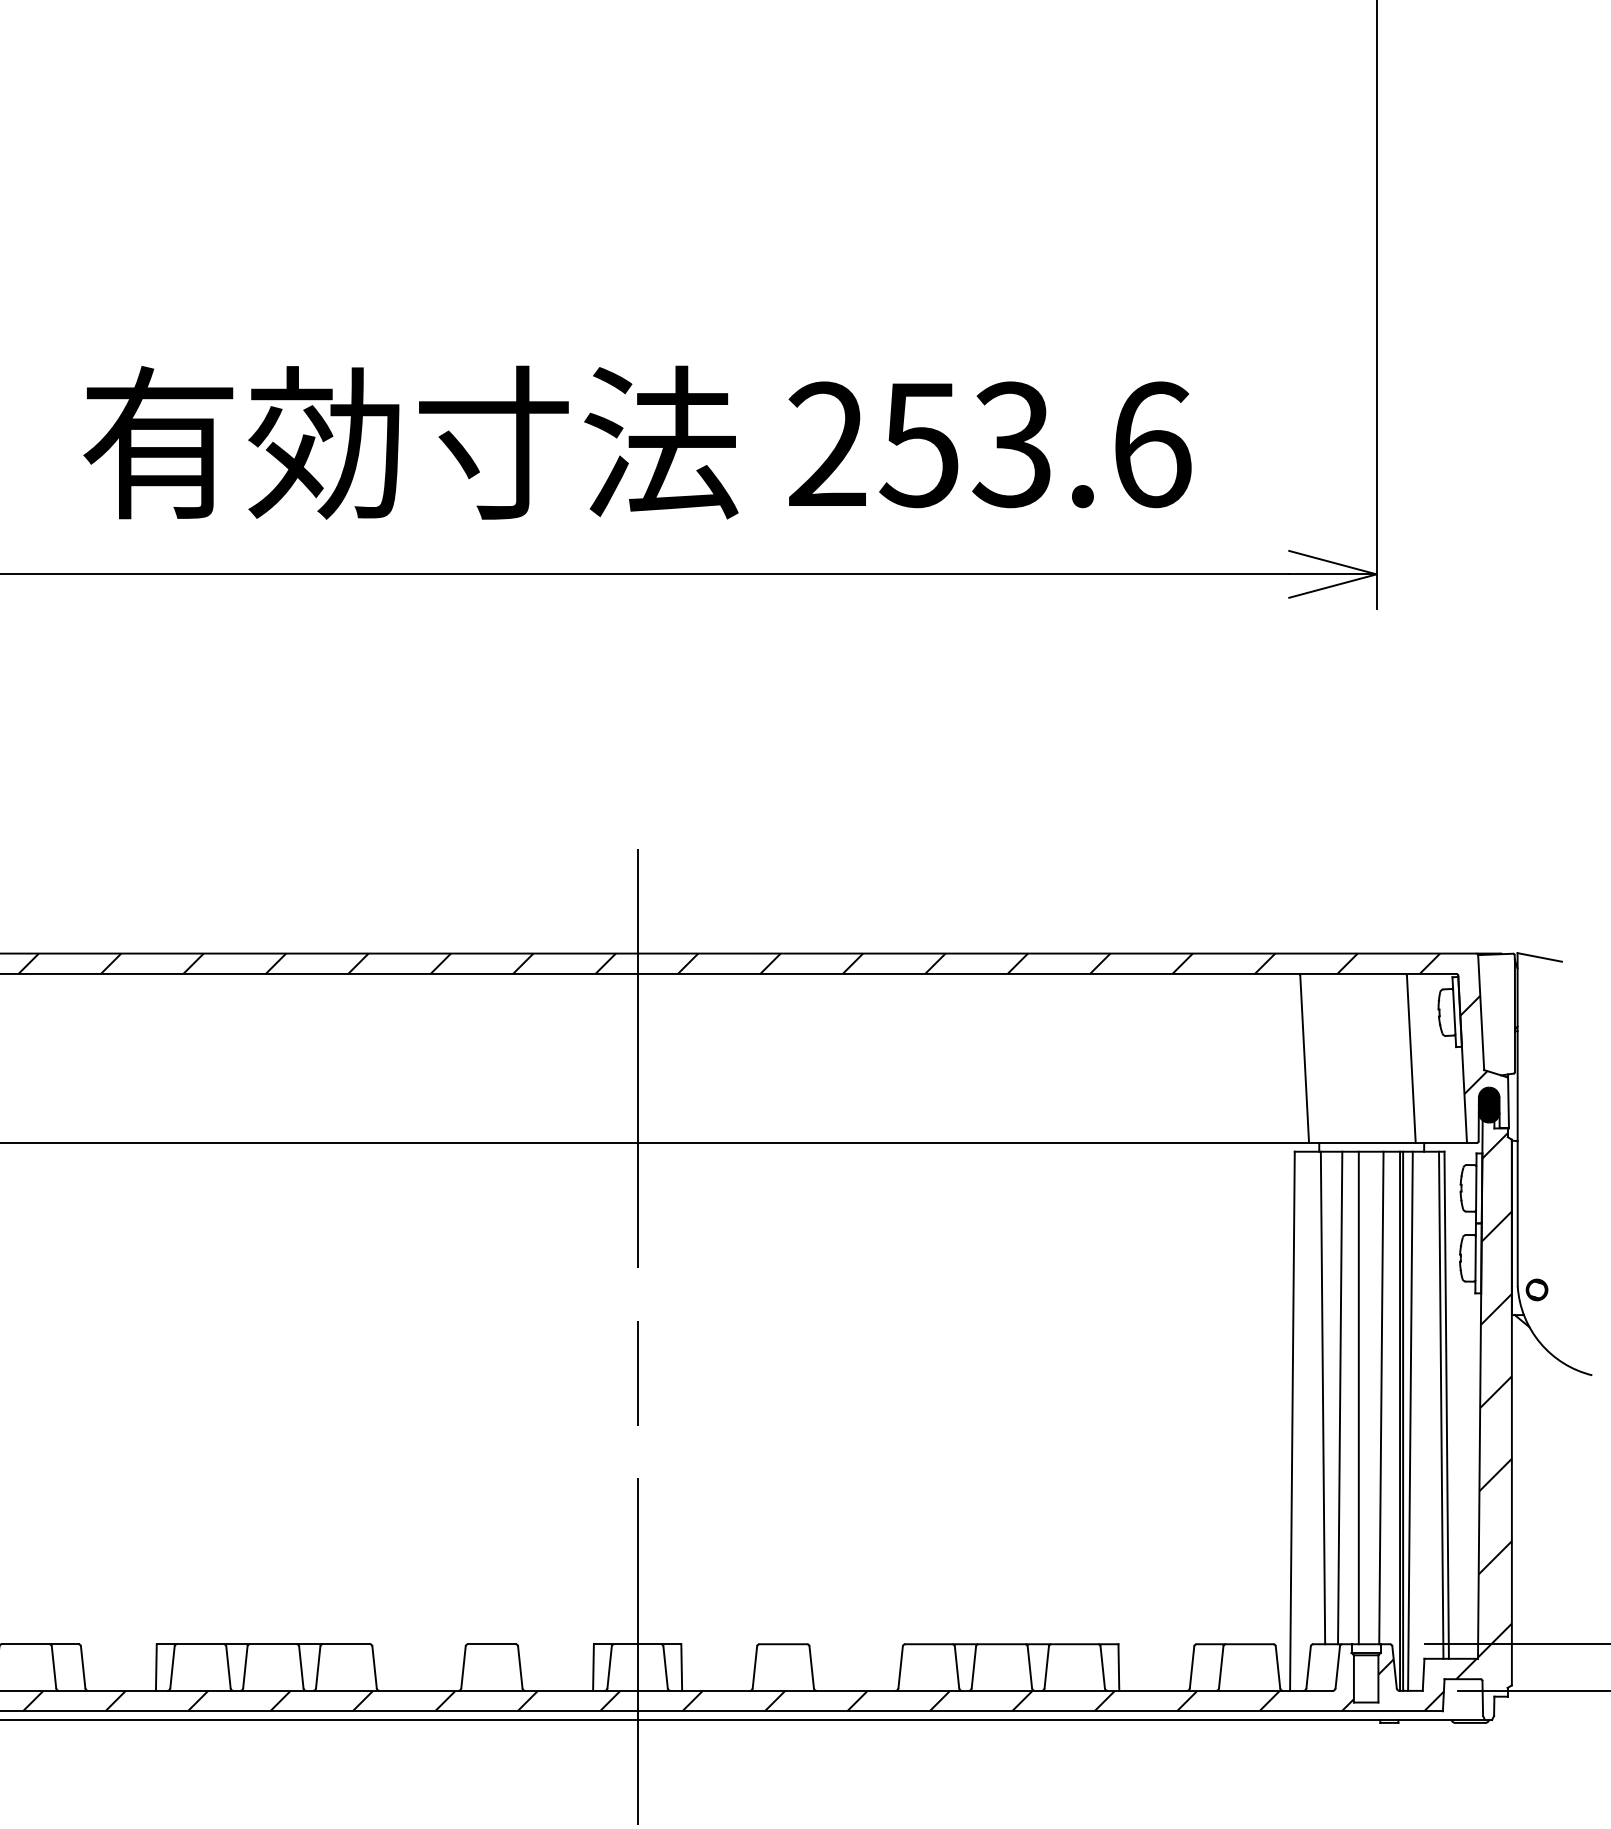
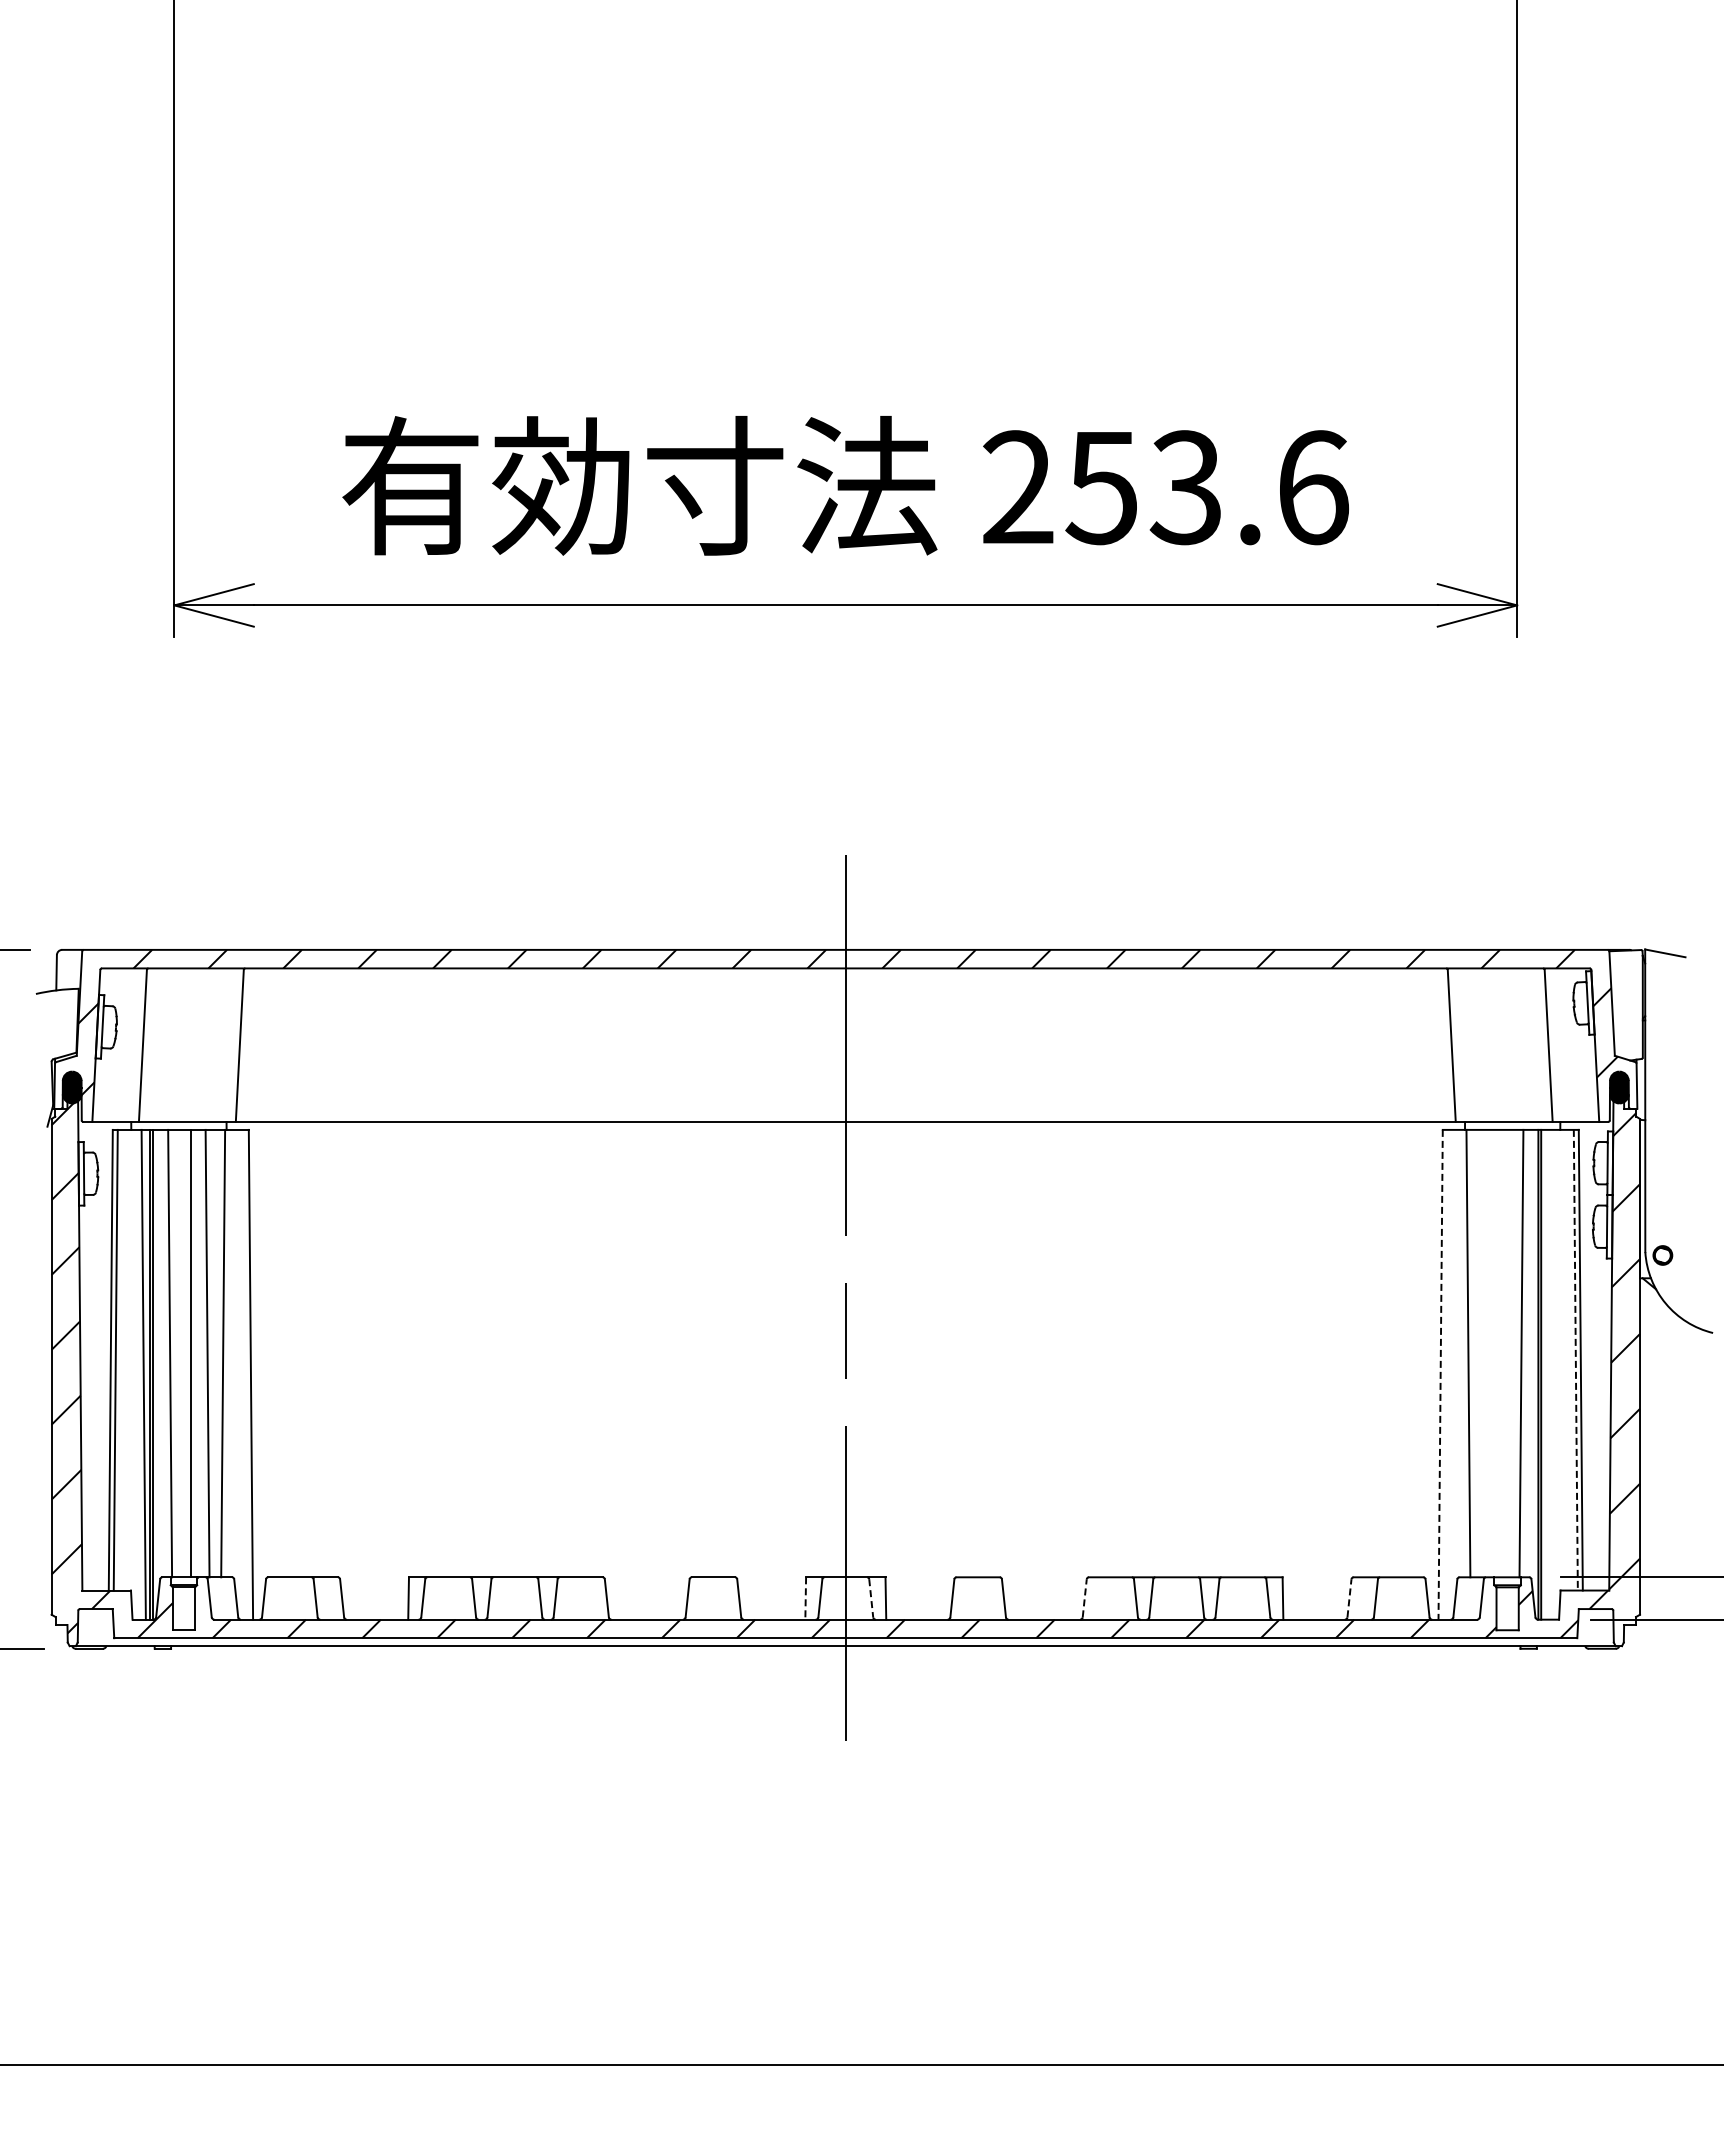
line: (1339, 1397) -> (1483, 1353), removed
line: (1358, 1397) -> (1500, 1353), removed
line: (1440, 1405) -> (1575, 1360), solid -> dashed
line: (1292, 1420) -> (1440, 1374), solid -> dashed
line: (1410, 1420) -> (1547, 1374), removed
line: (900, 1666) -> (1084, 1597), solid -> dashed
line: (1192, 1666) -> (1349, 1597), solid -> dashed
line: (593, 1667) -> (805, 1598), solid -> dashed
line: (665, 1667) -> (871, 1598), solid -> dashed

